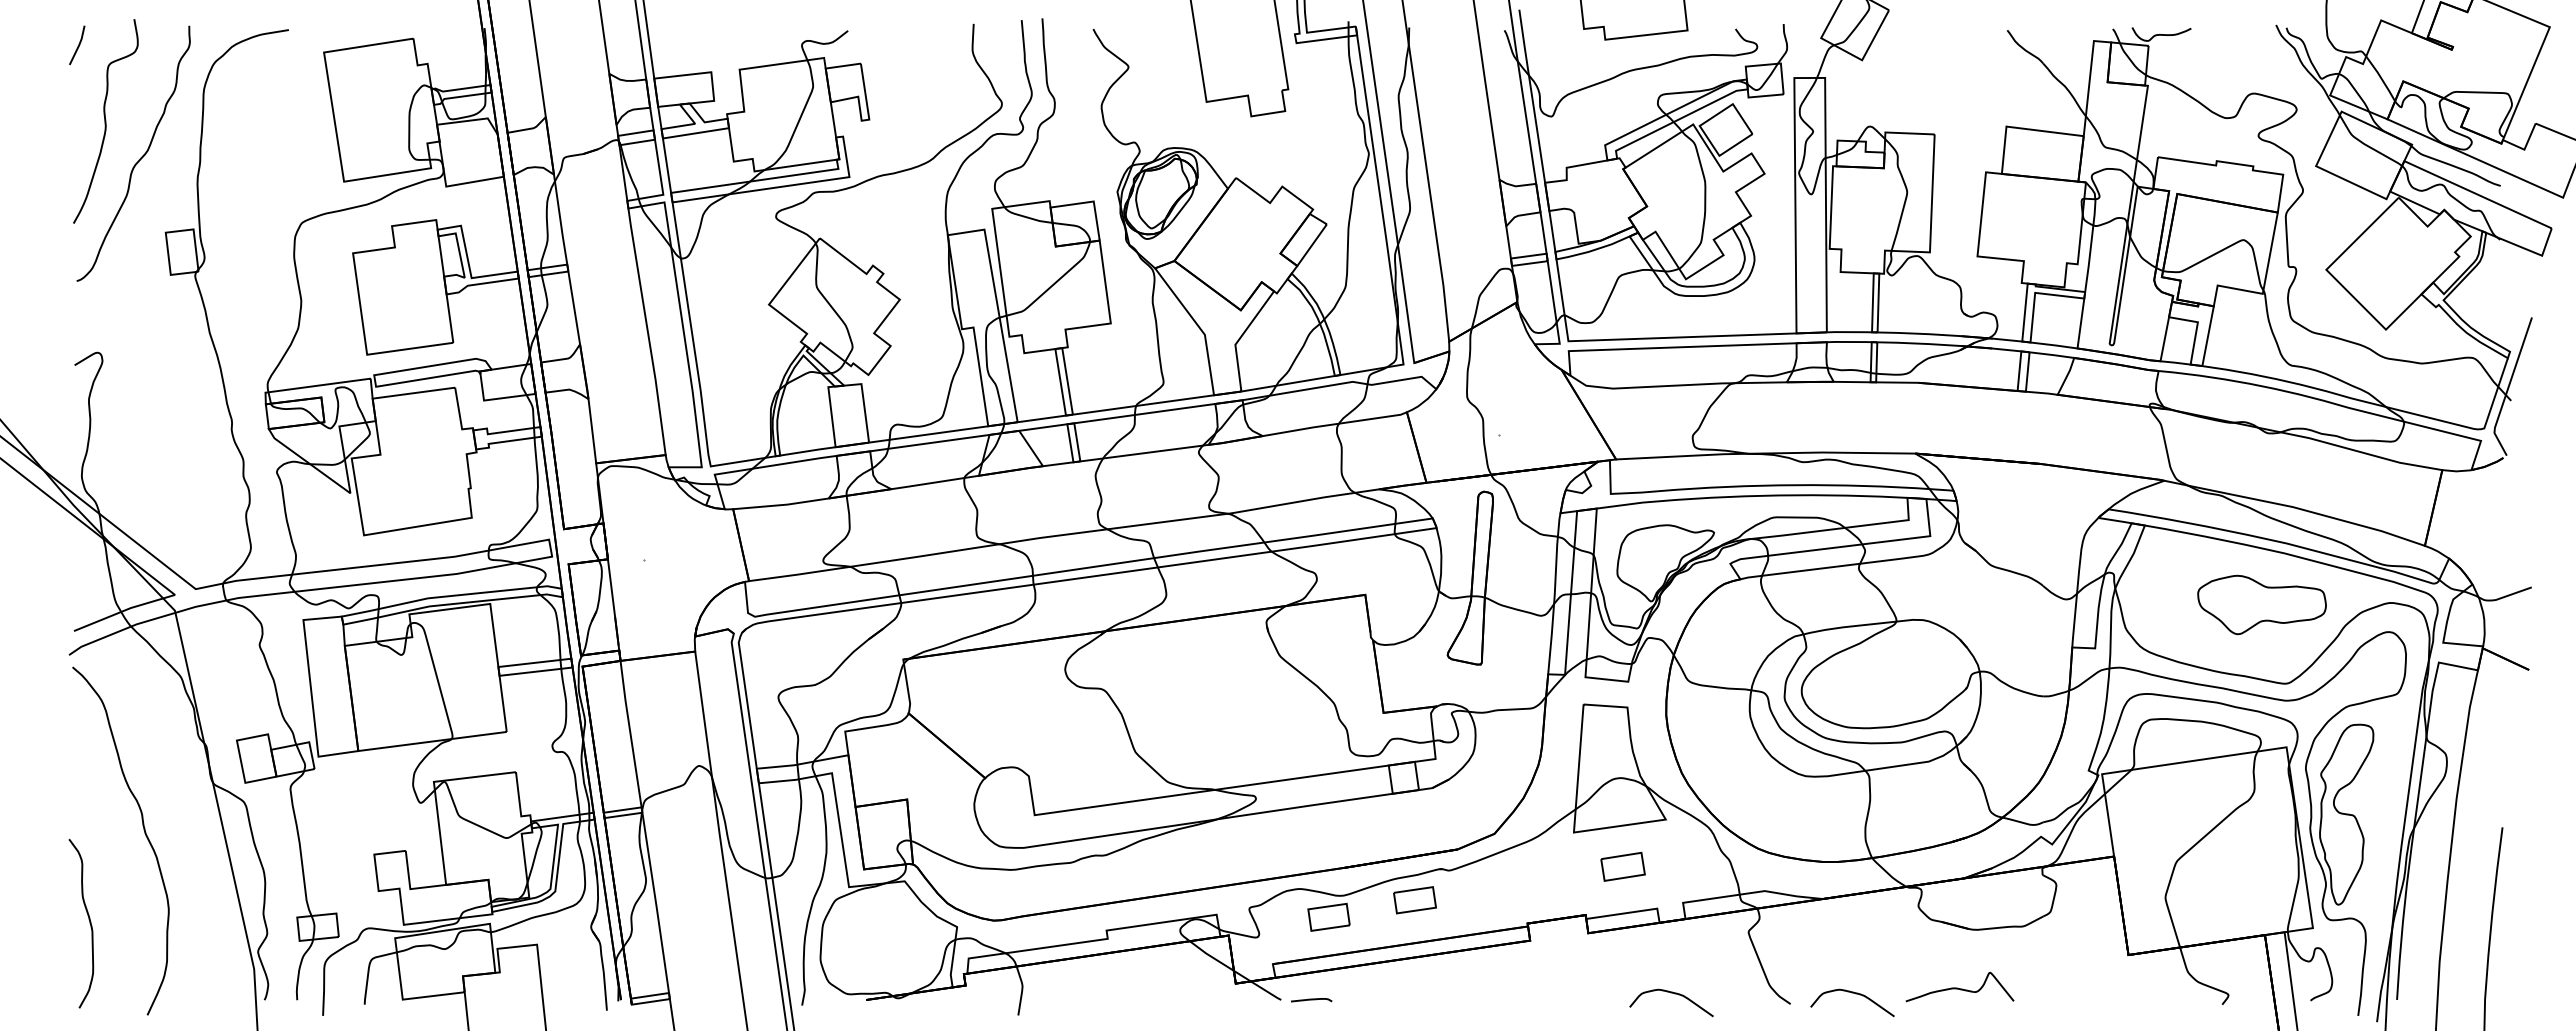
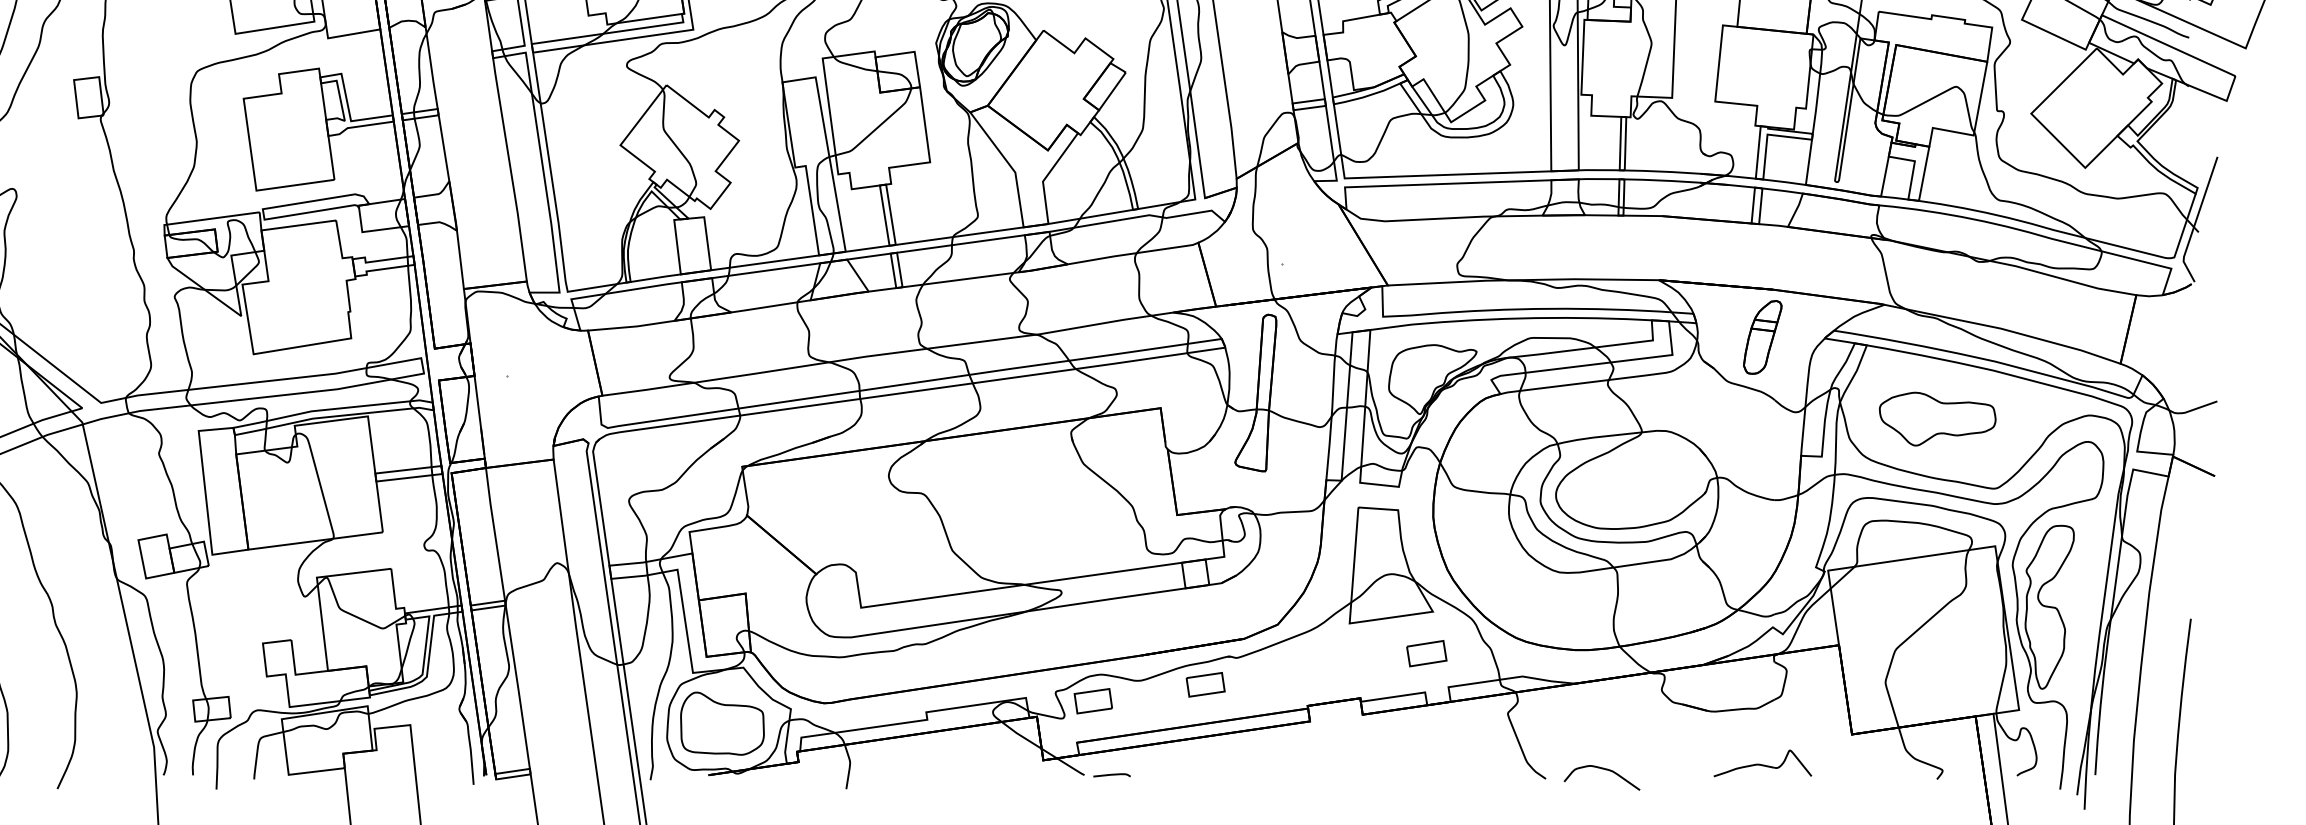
part: (2029, 516) -> (1762, 337), added
part: (2261, 604) -> (1937, 418), moved
part: (1622, 866) -> (1426, 653), moved
part: (1328, 917) -> (1092, 701), moved
part: (881, 942) -> (722, 723), added
part: (1959, 987) -> (1762, 763), moved
curve: (1674, 994) -> (1440, 770), removed

